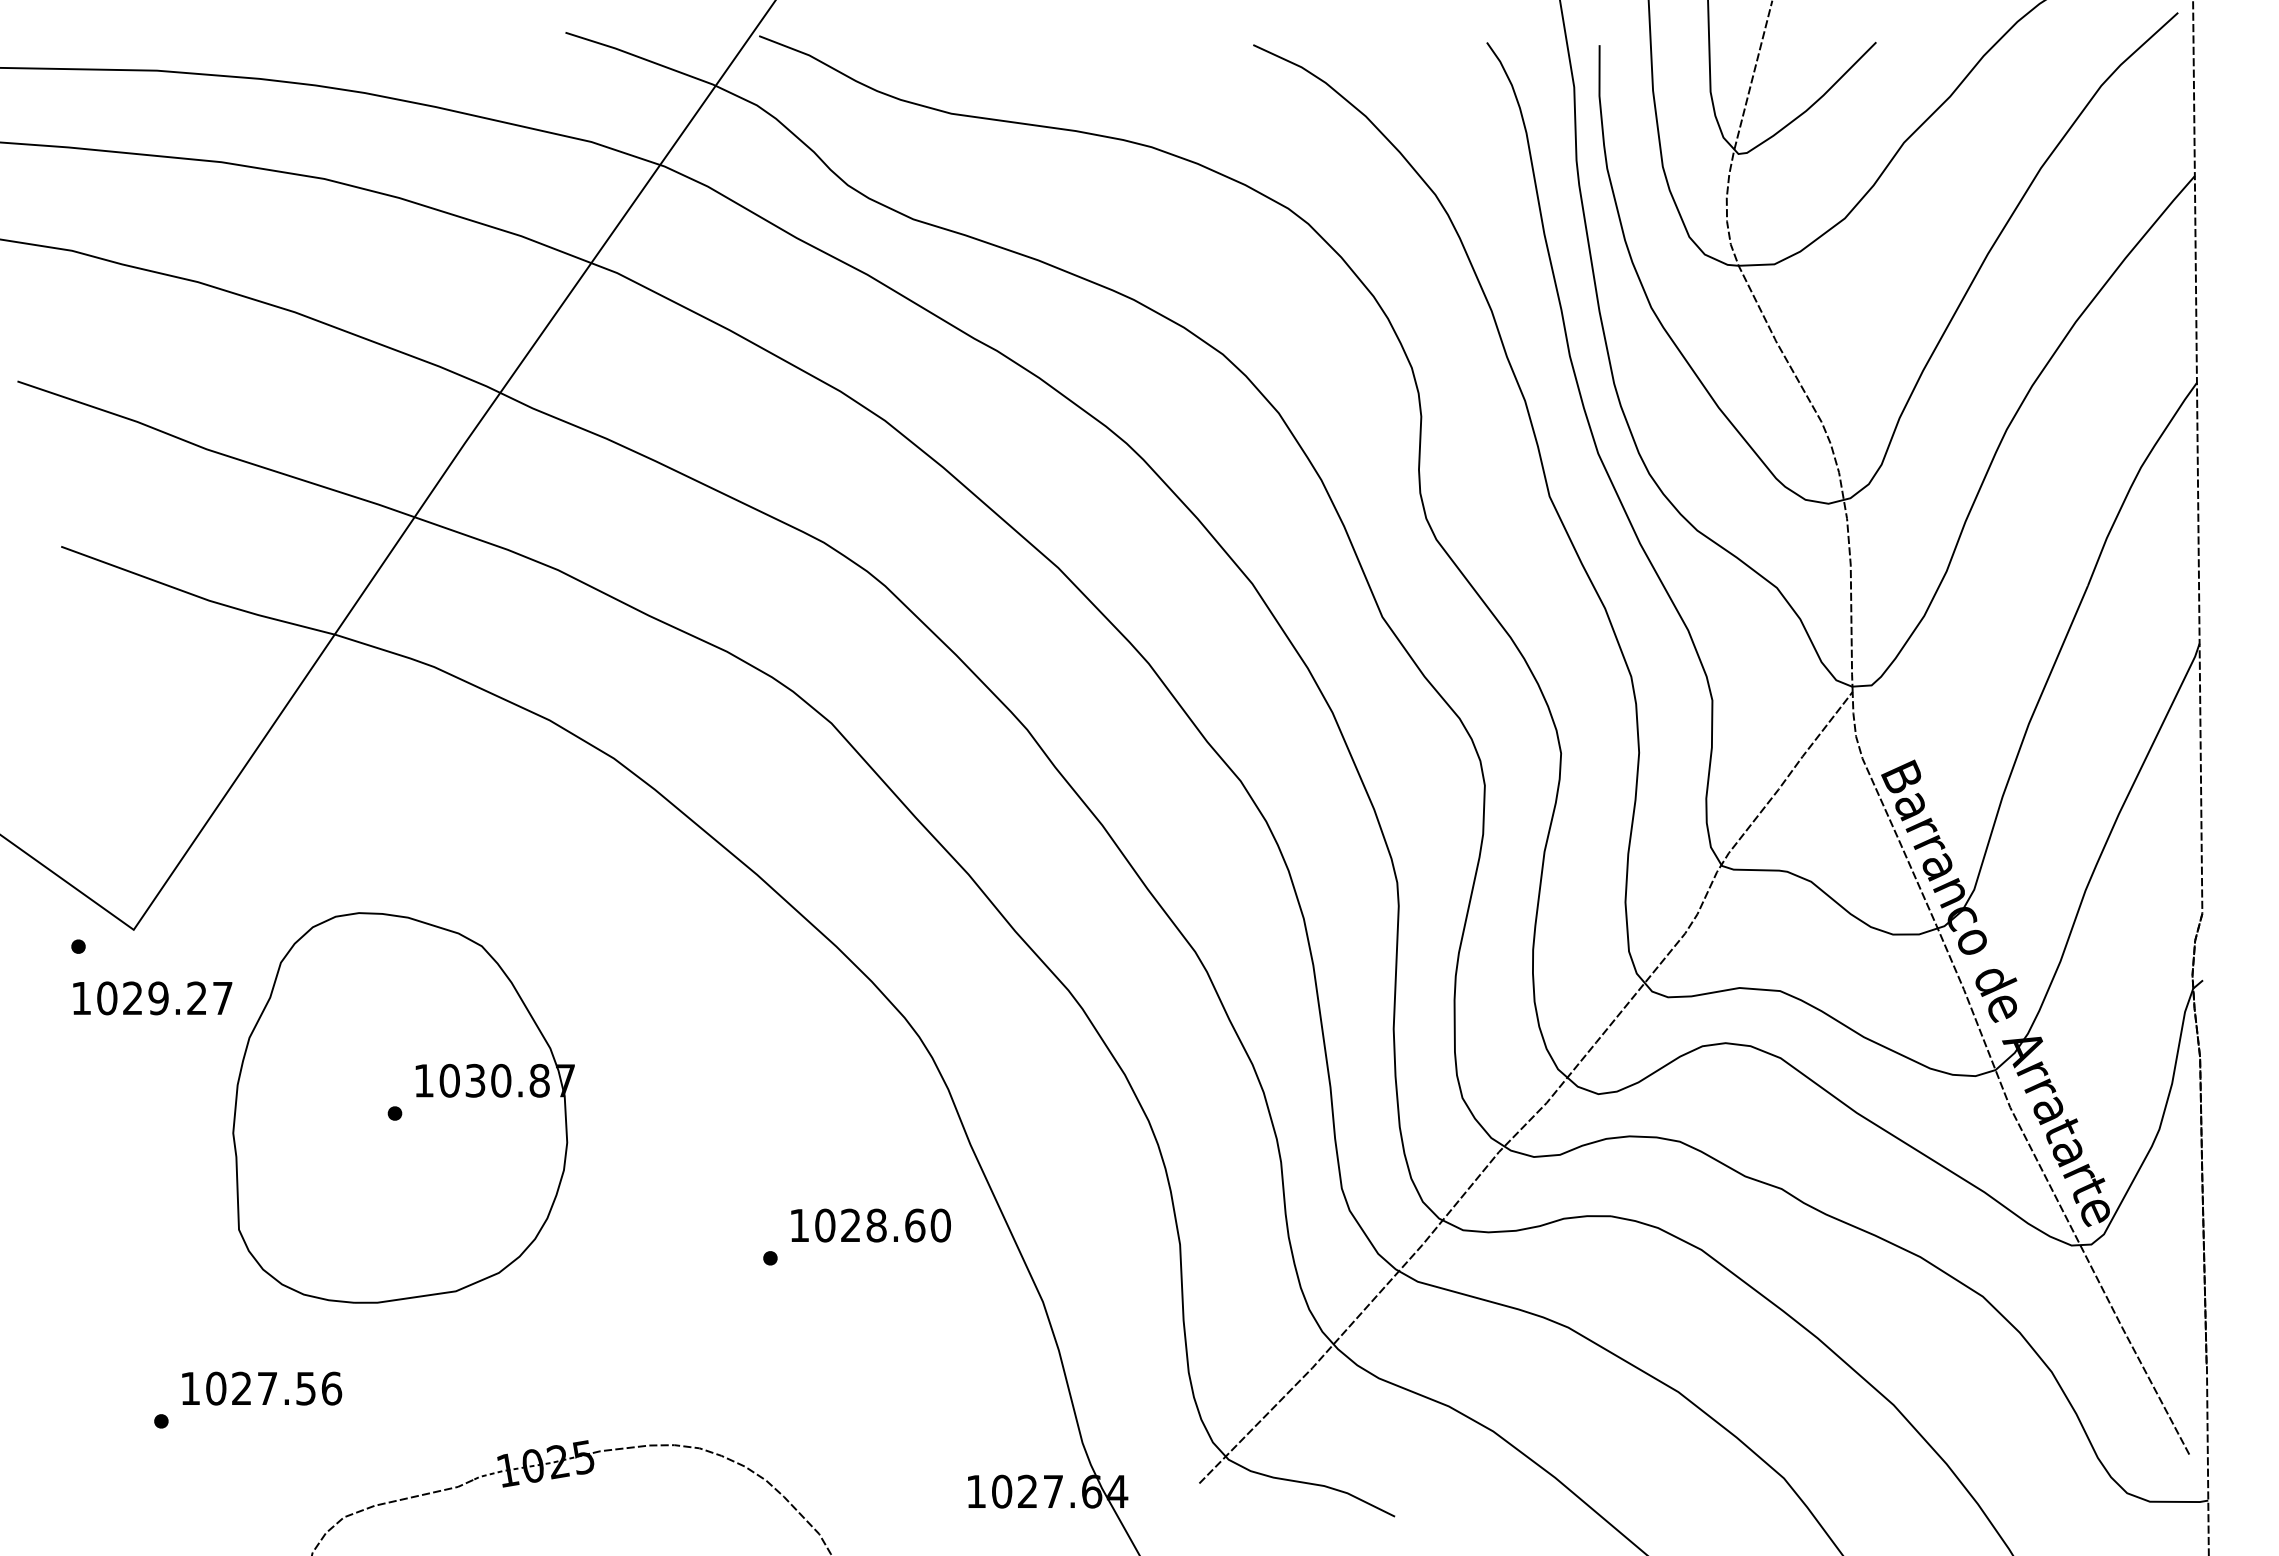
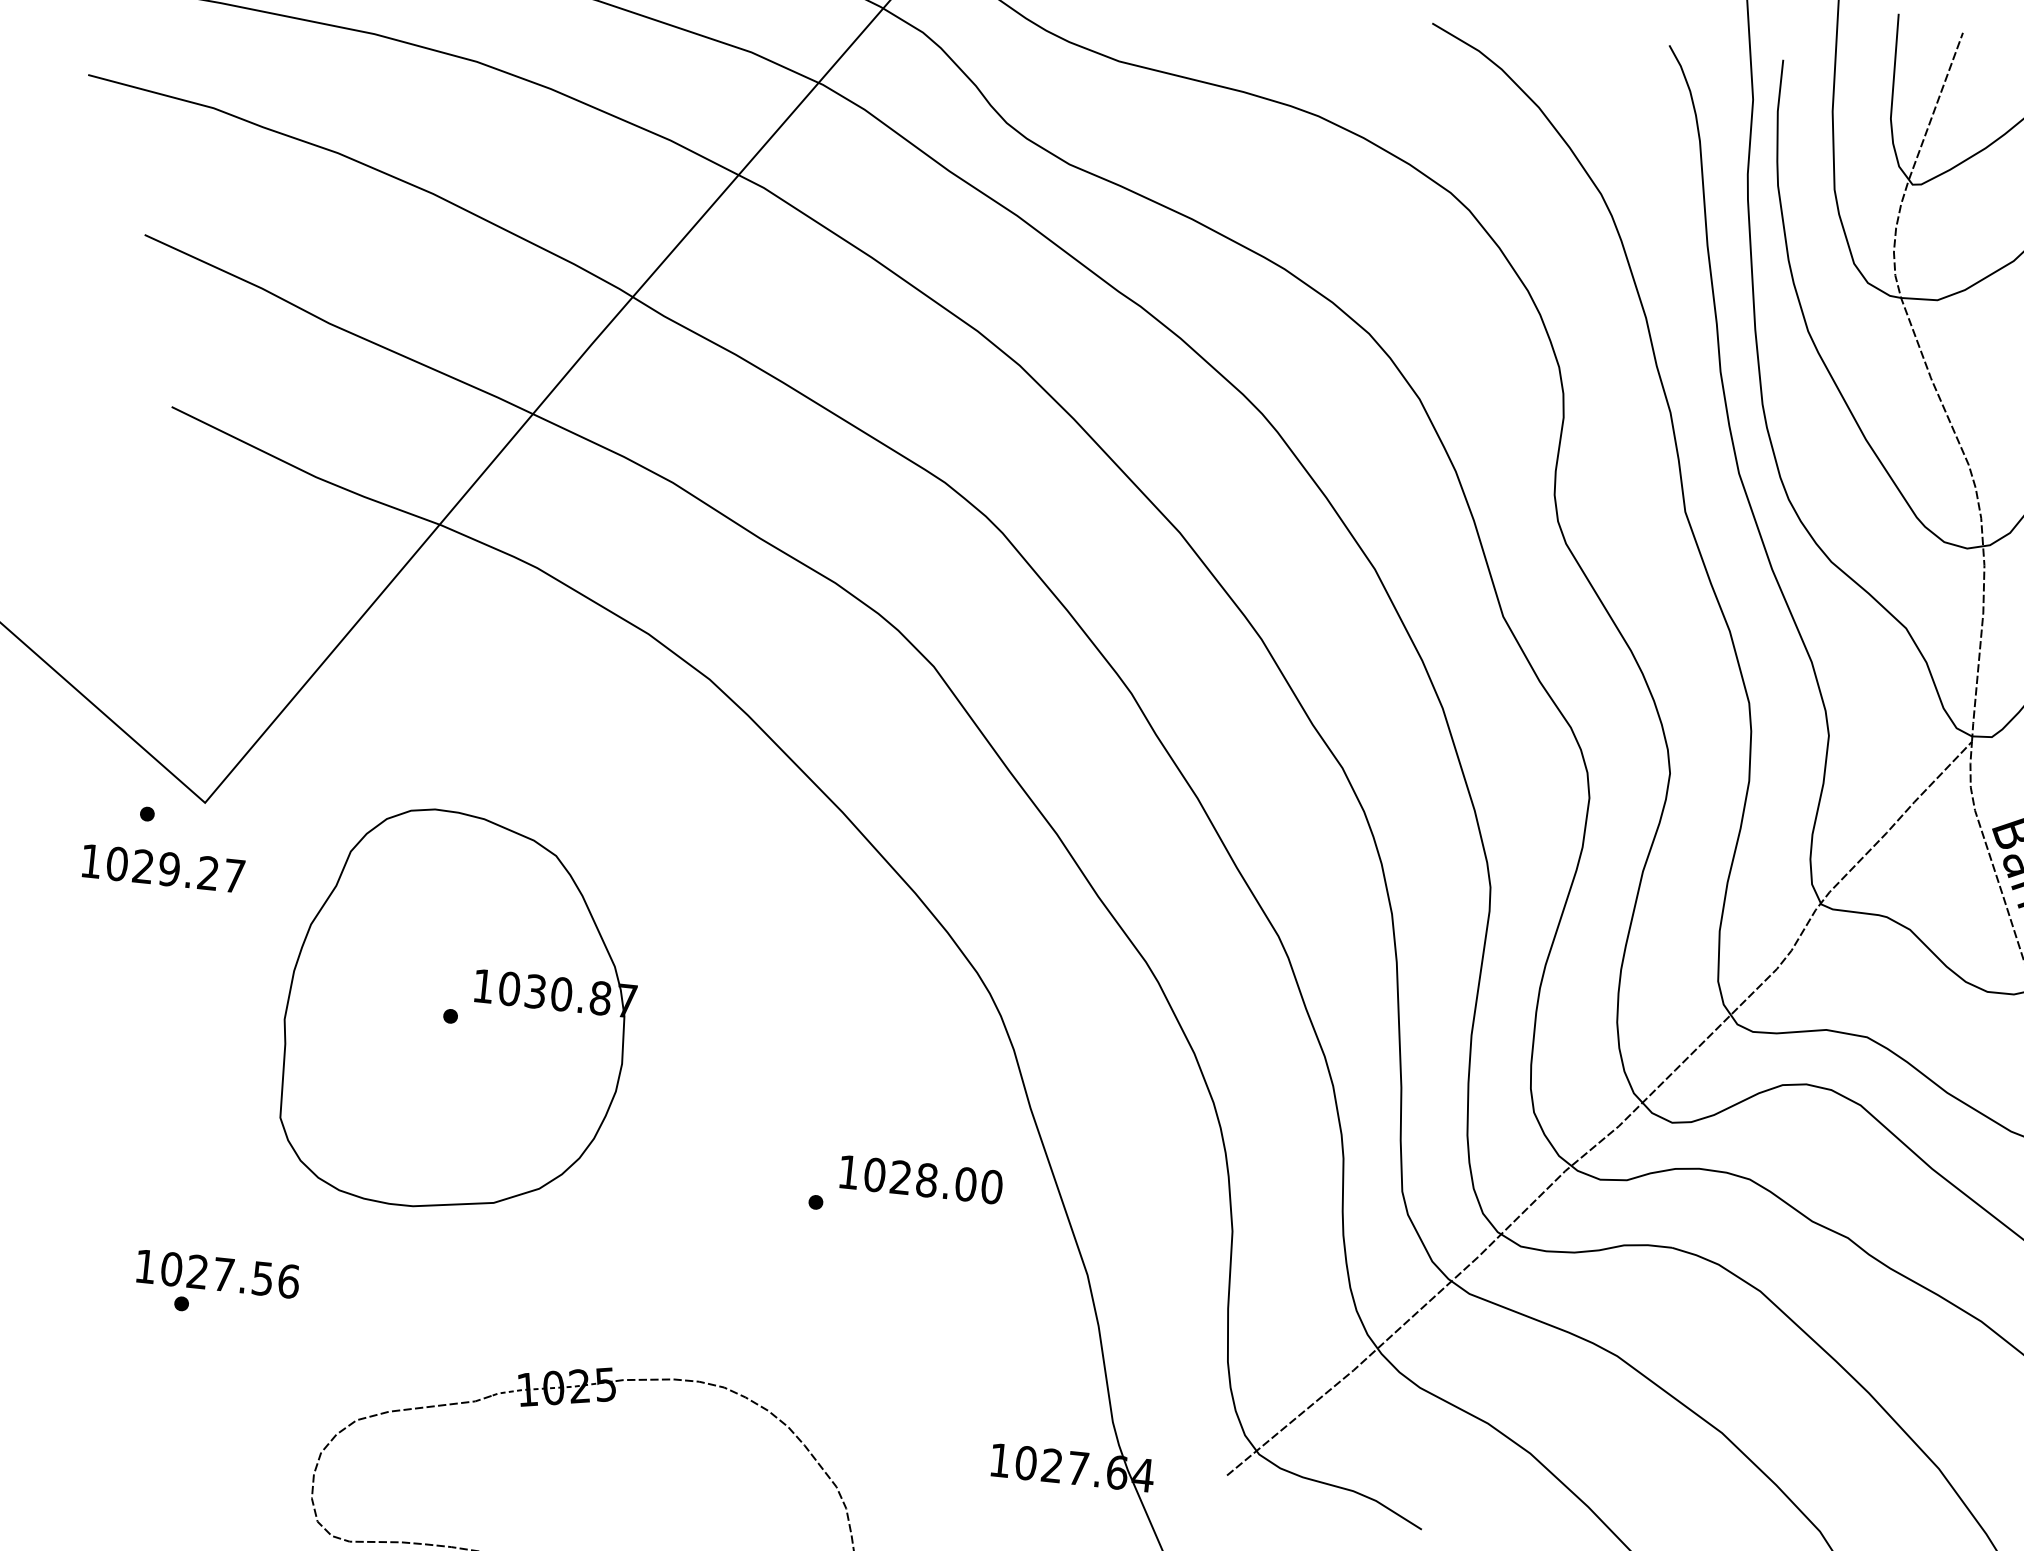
text: (152, 998) -> (163, 868), moved
text: (915, 1225) -> (966, 1184), 1028.60 -> 1028.00
text: (262, 1388) -> (218, 1274), moved

